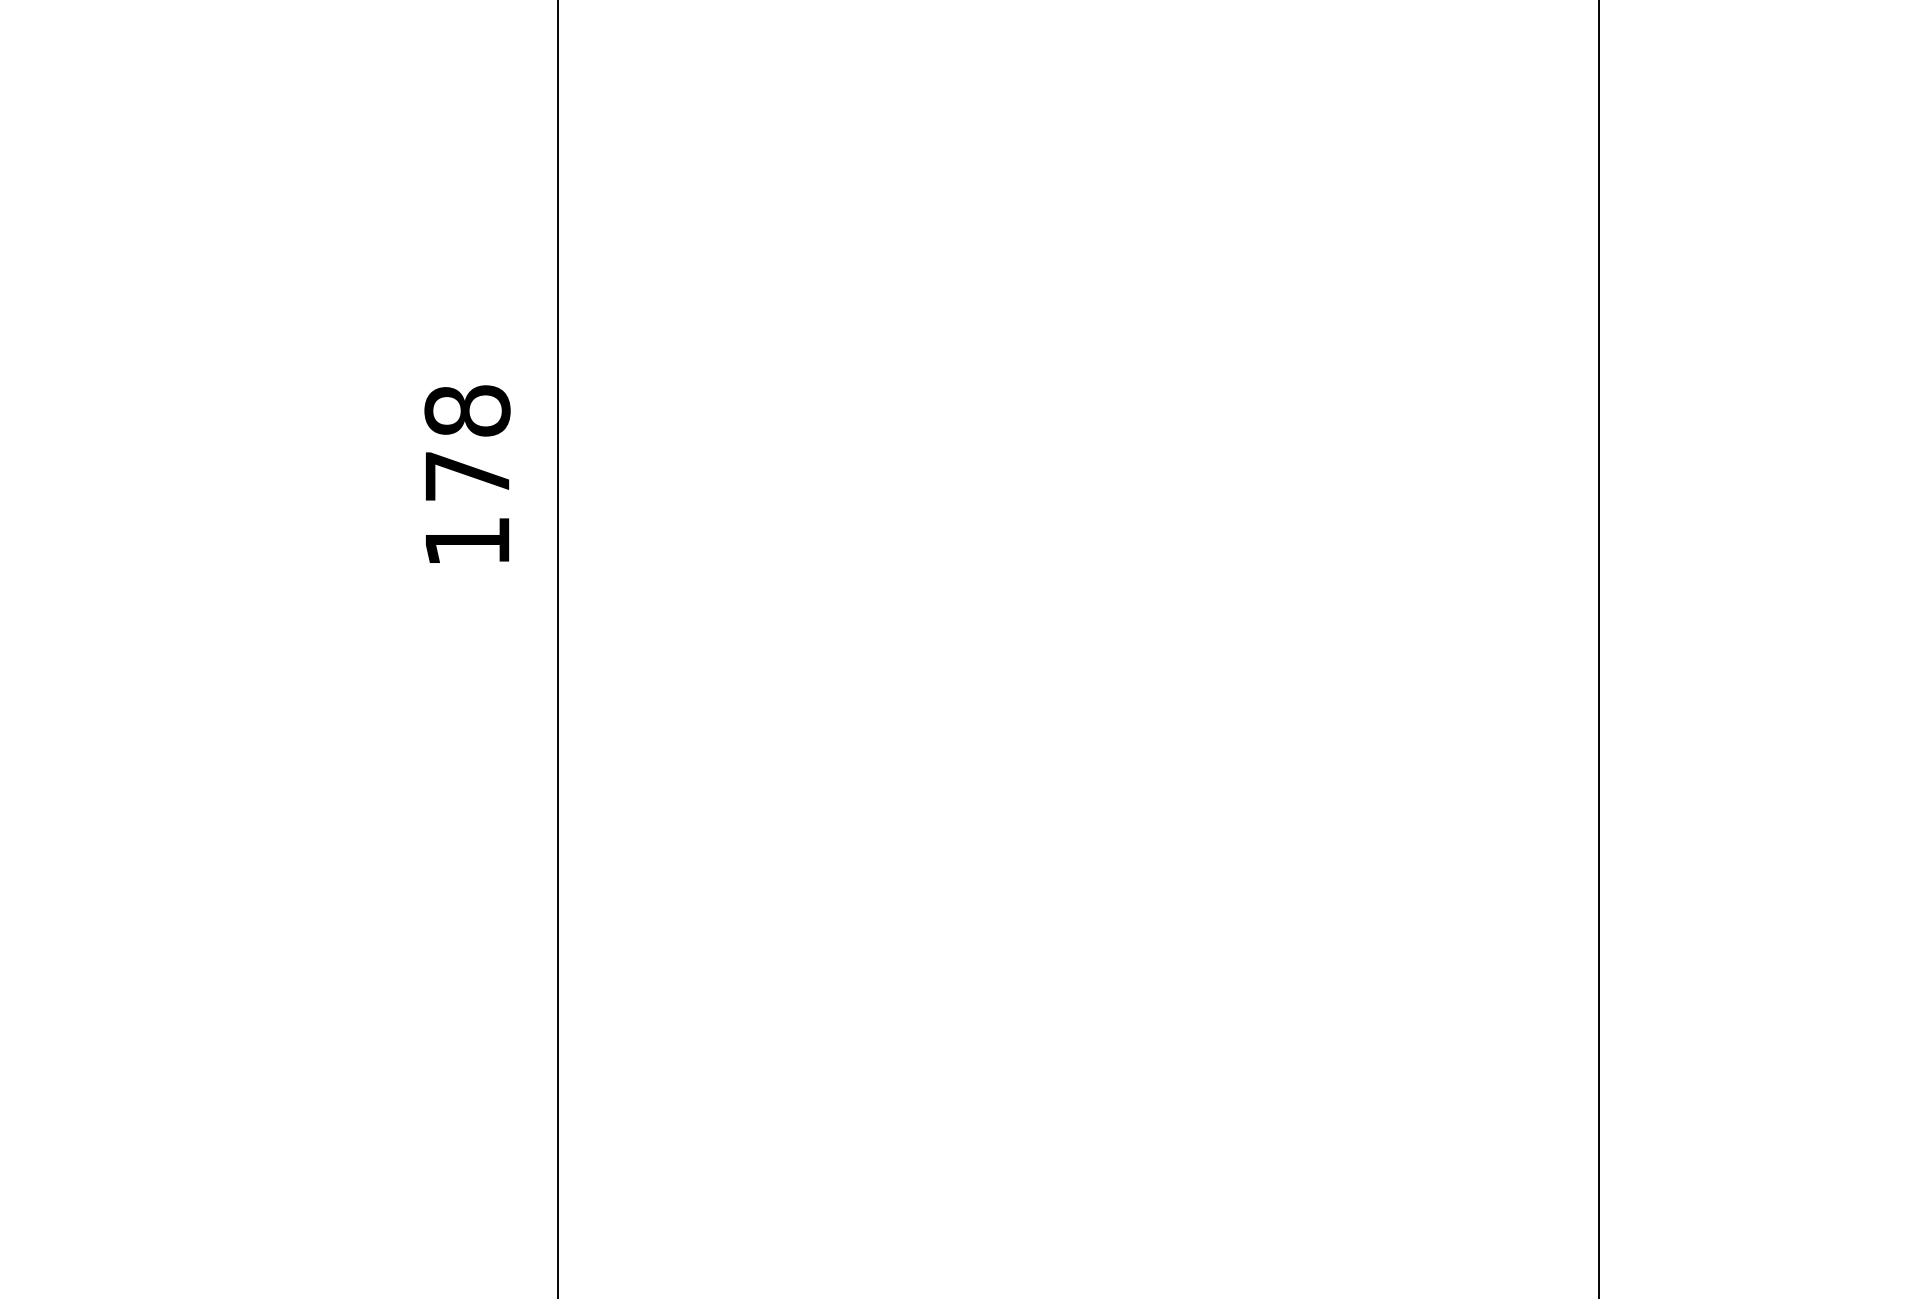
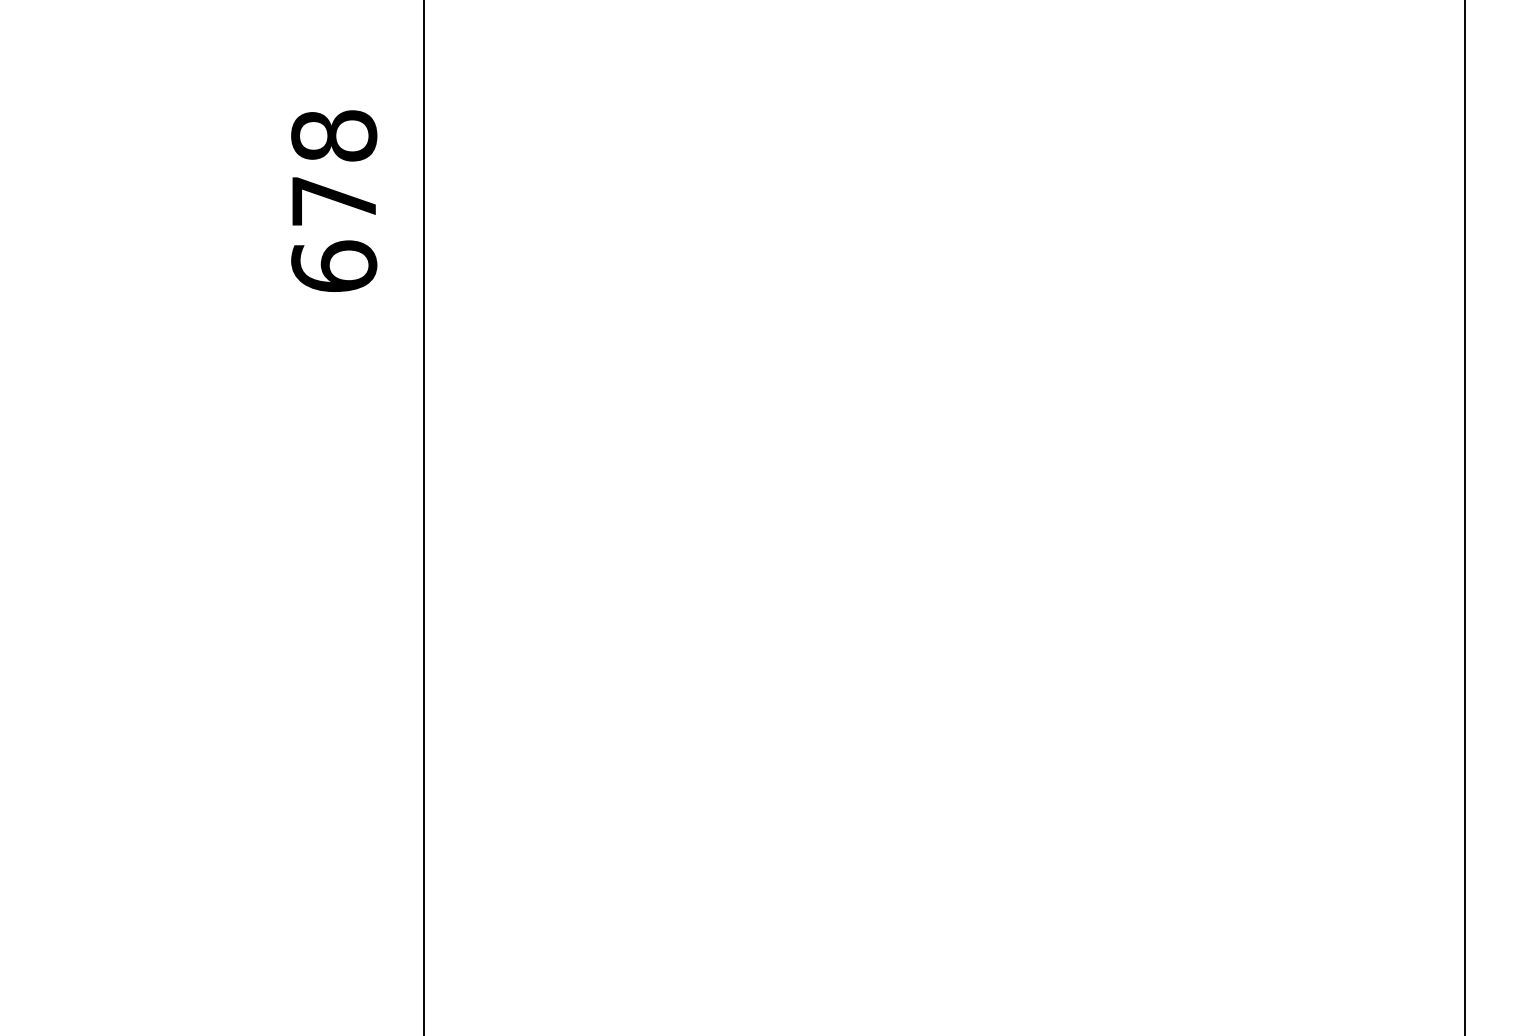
text: (467, 541) -> (334, 266), 178 -> 678

